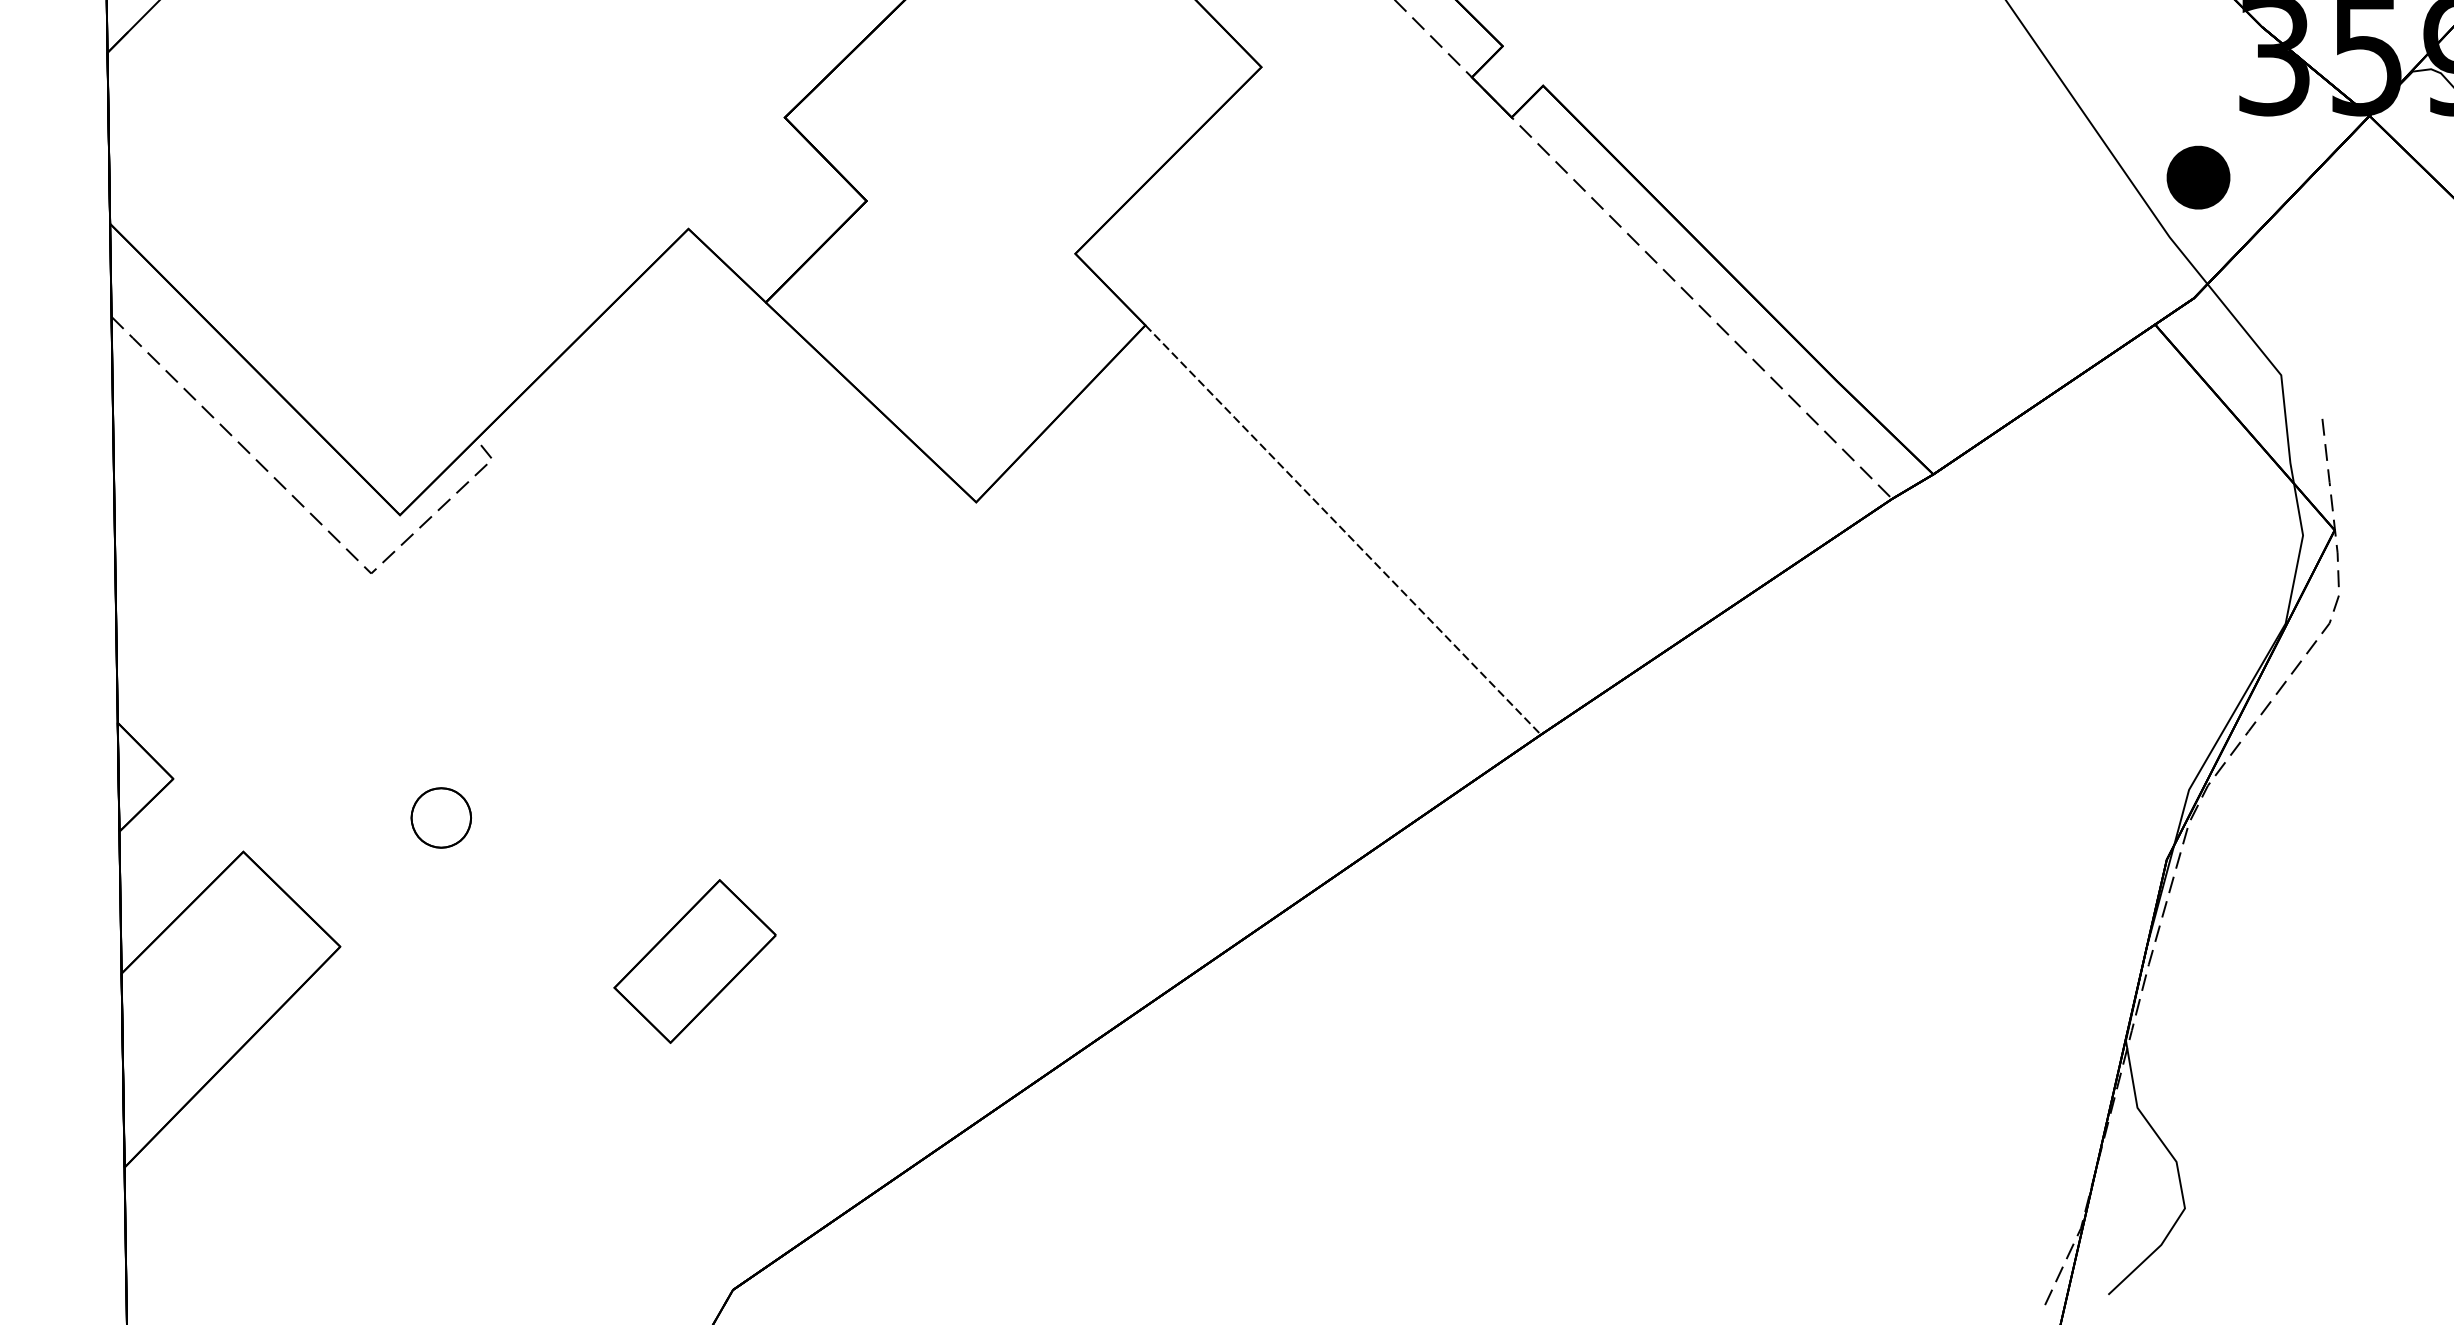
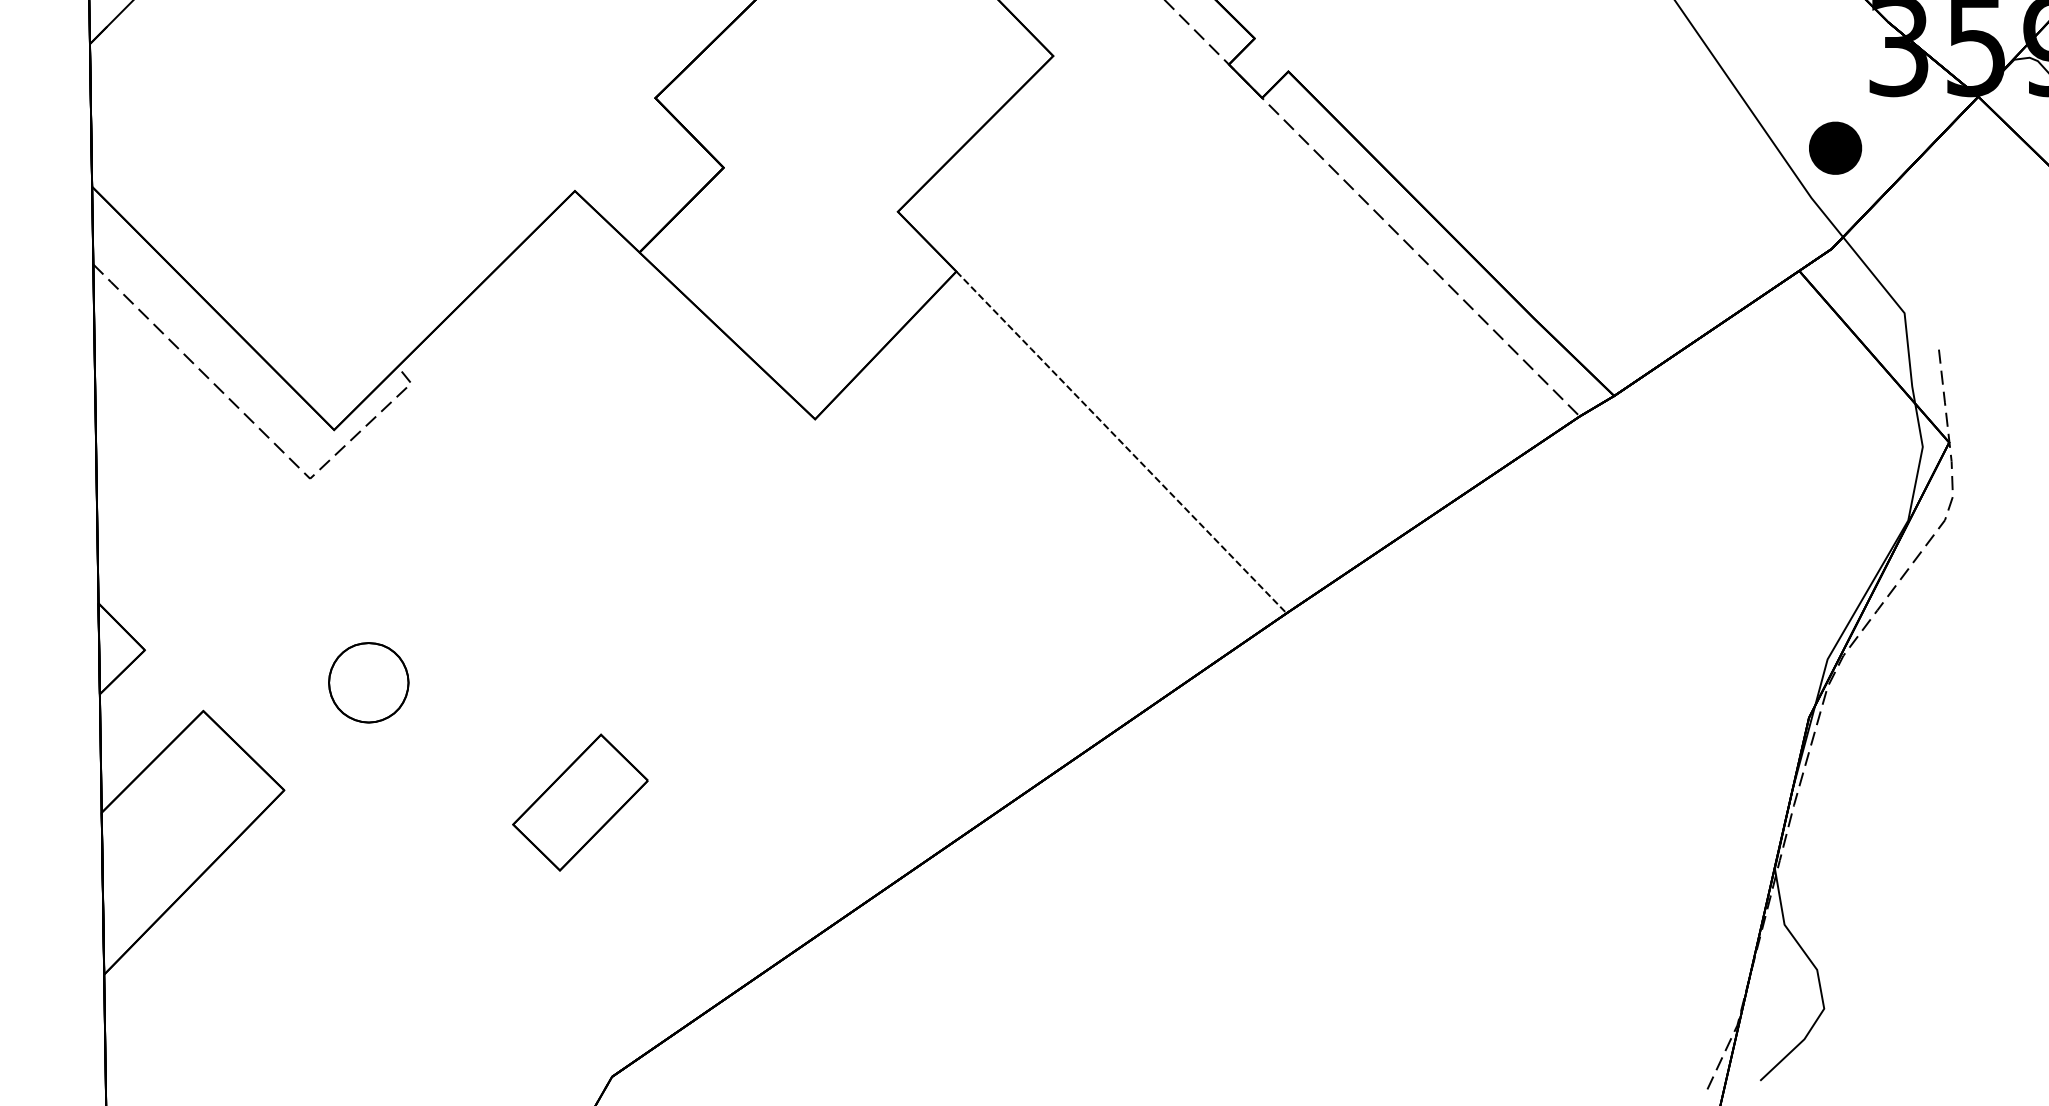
part: (440, 817) -> (367, 682), size x1.6

